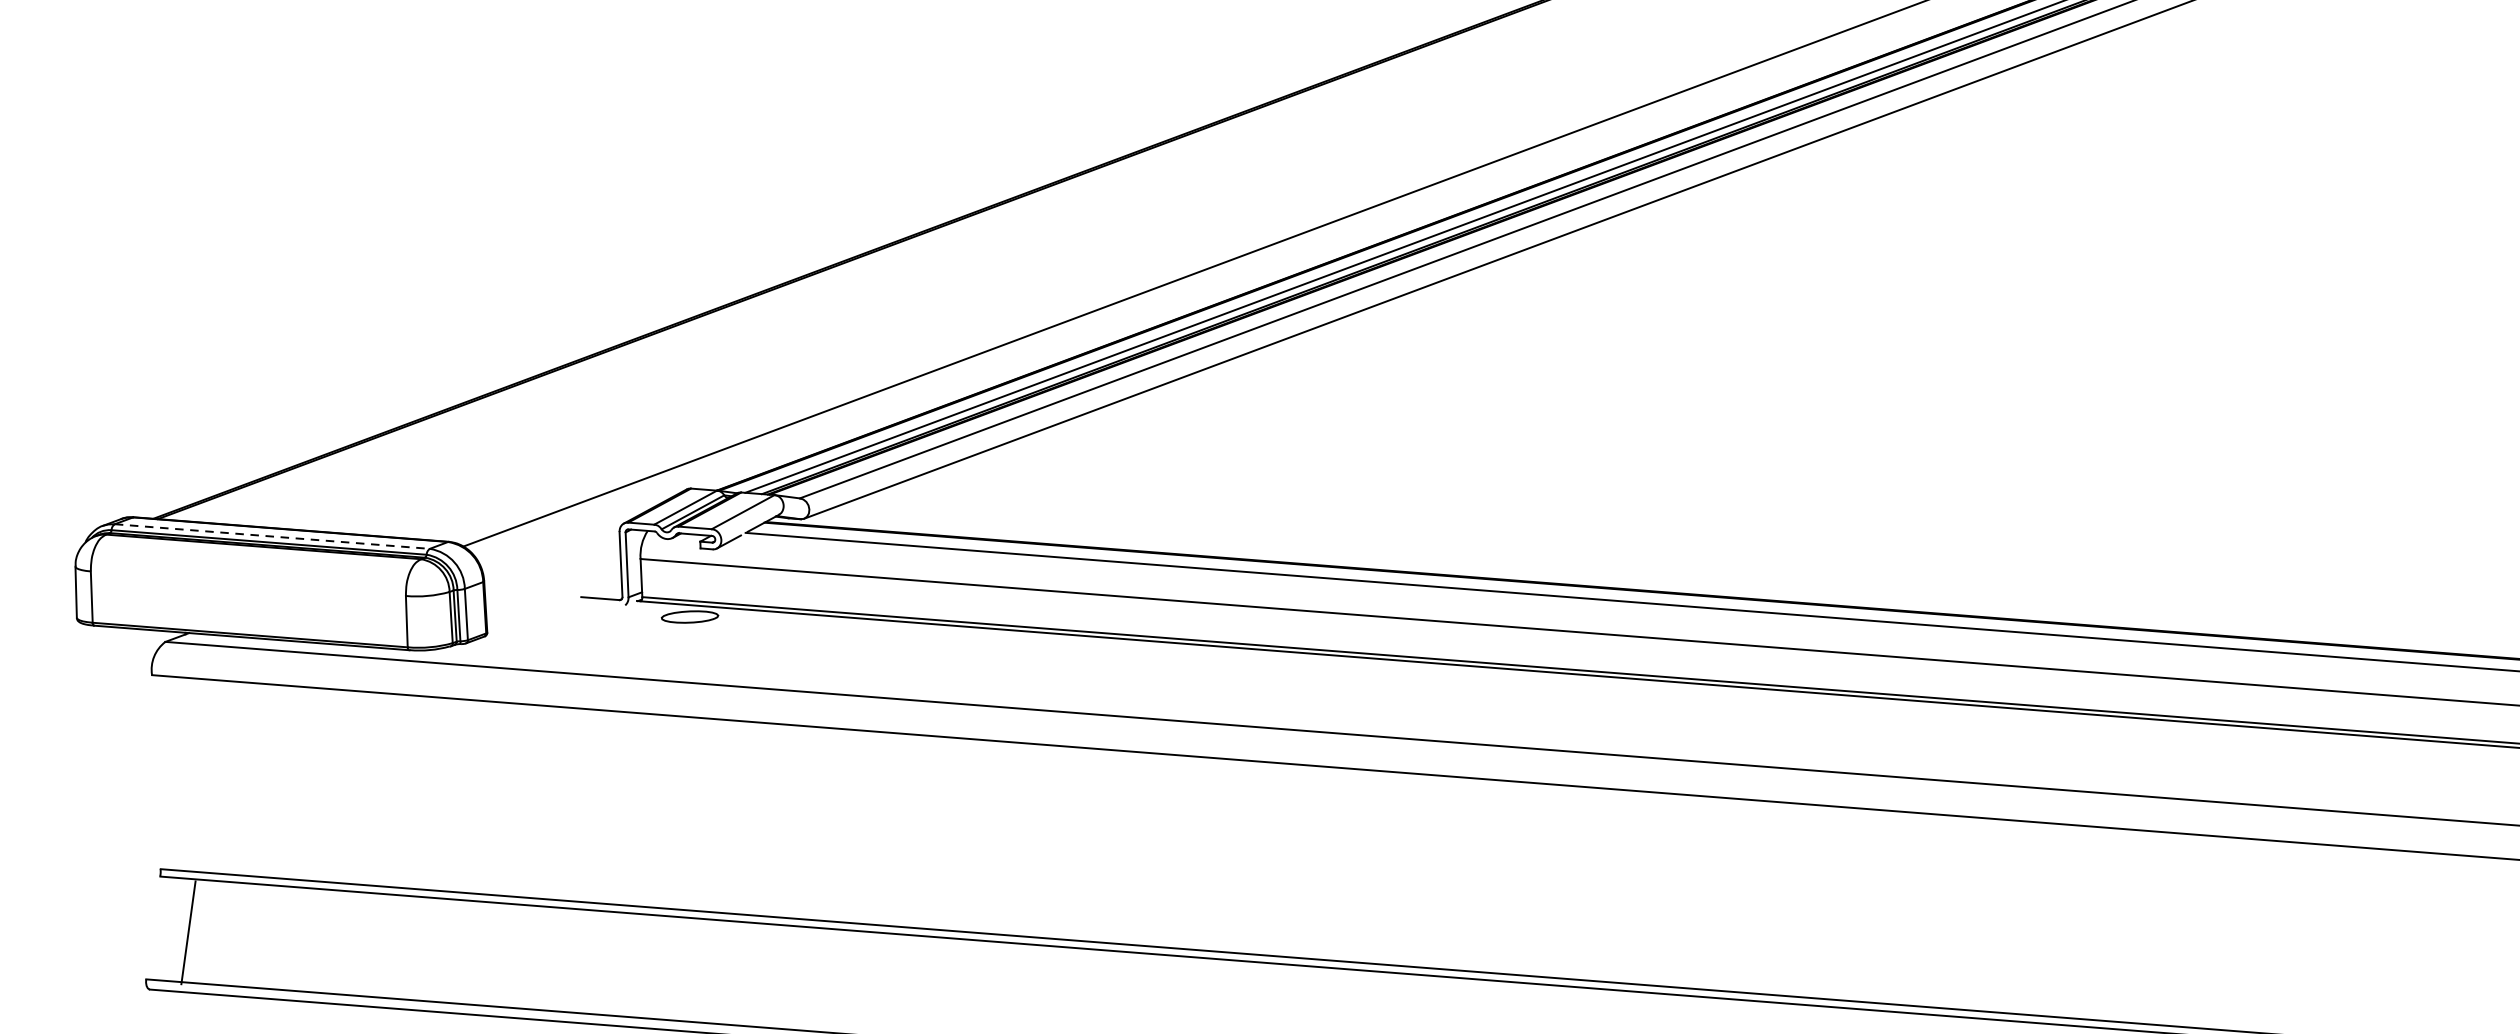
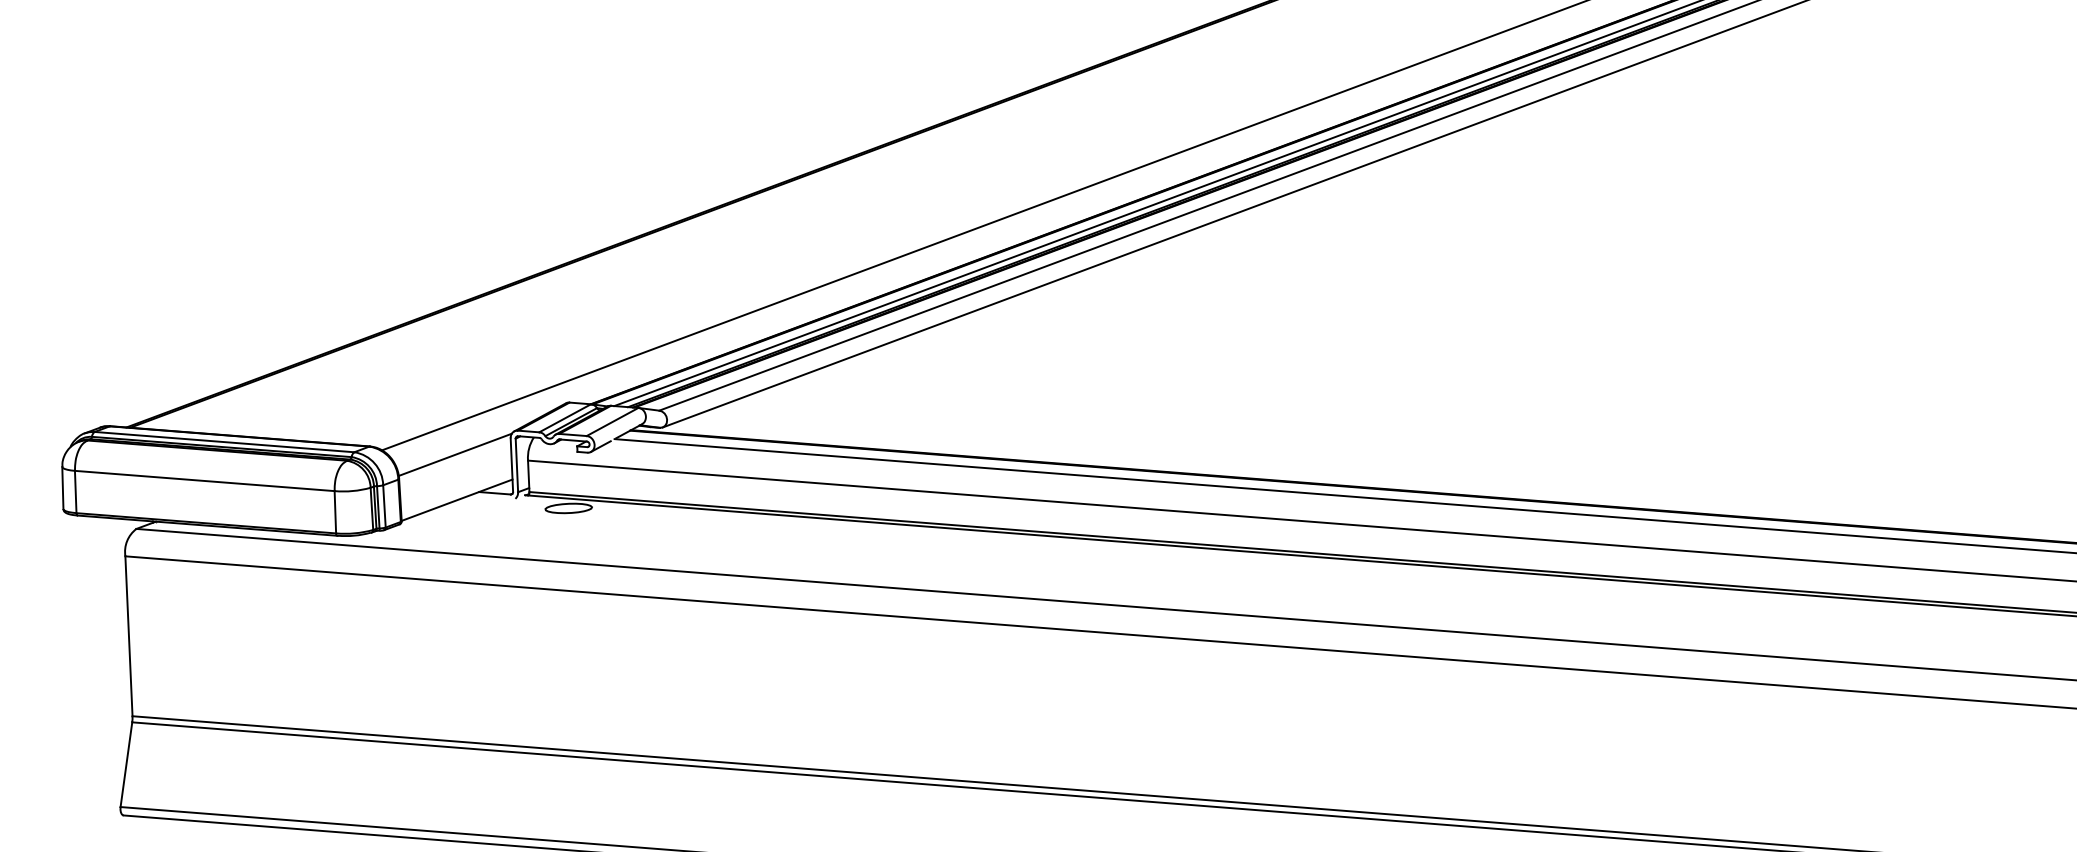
line: (273, 537) -> (225, 442), dashed -> solid
line: (551, 551) -> (454, 454), added
line: (248, 583) -> (204, 480), added
line: (553, 606) -> (456, 499), added
line: (155, 772) -> (128, 636), added
line: (188, 932) -> (126, 764), moved

